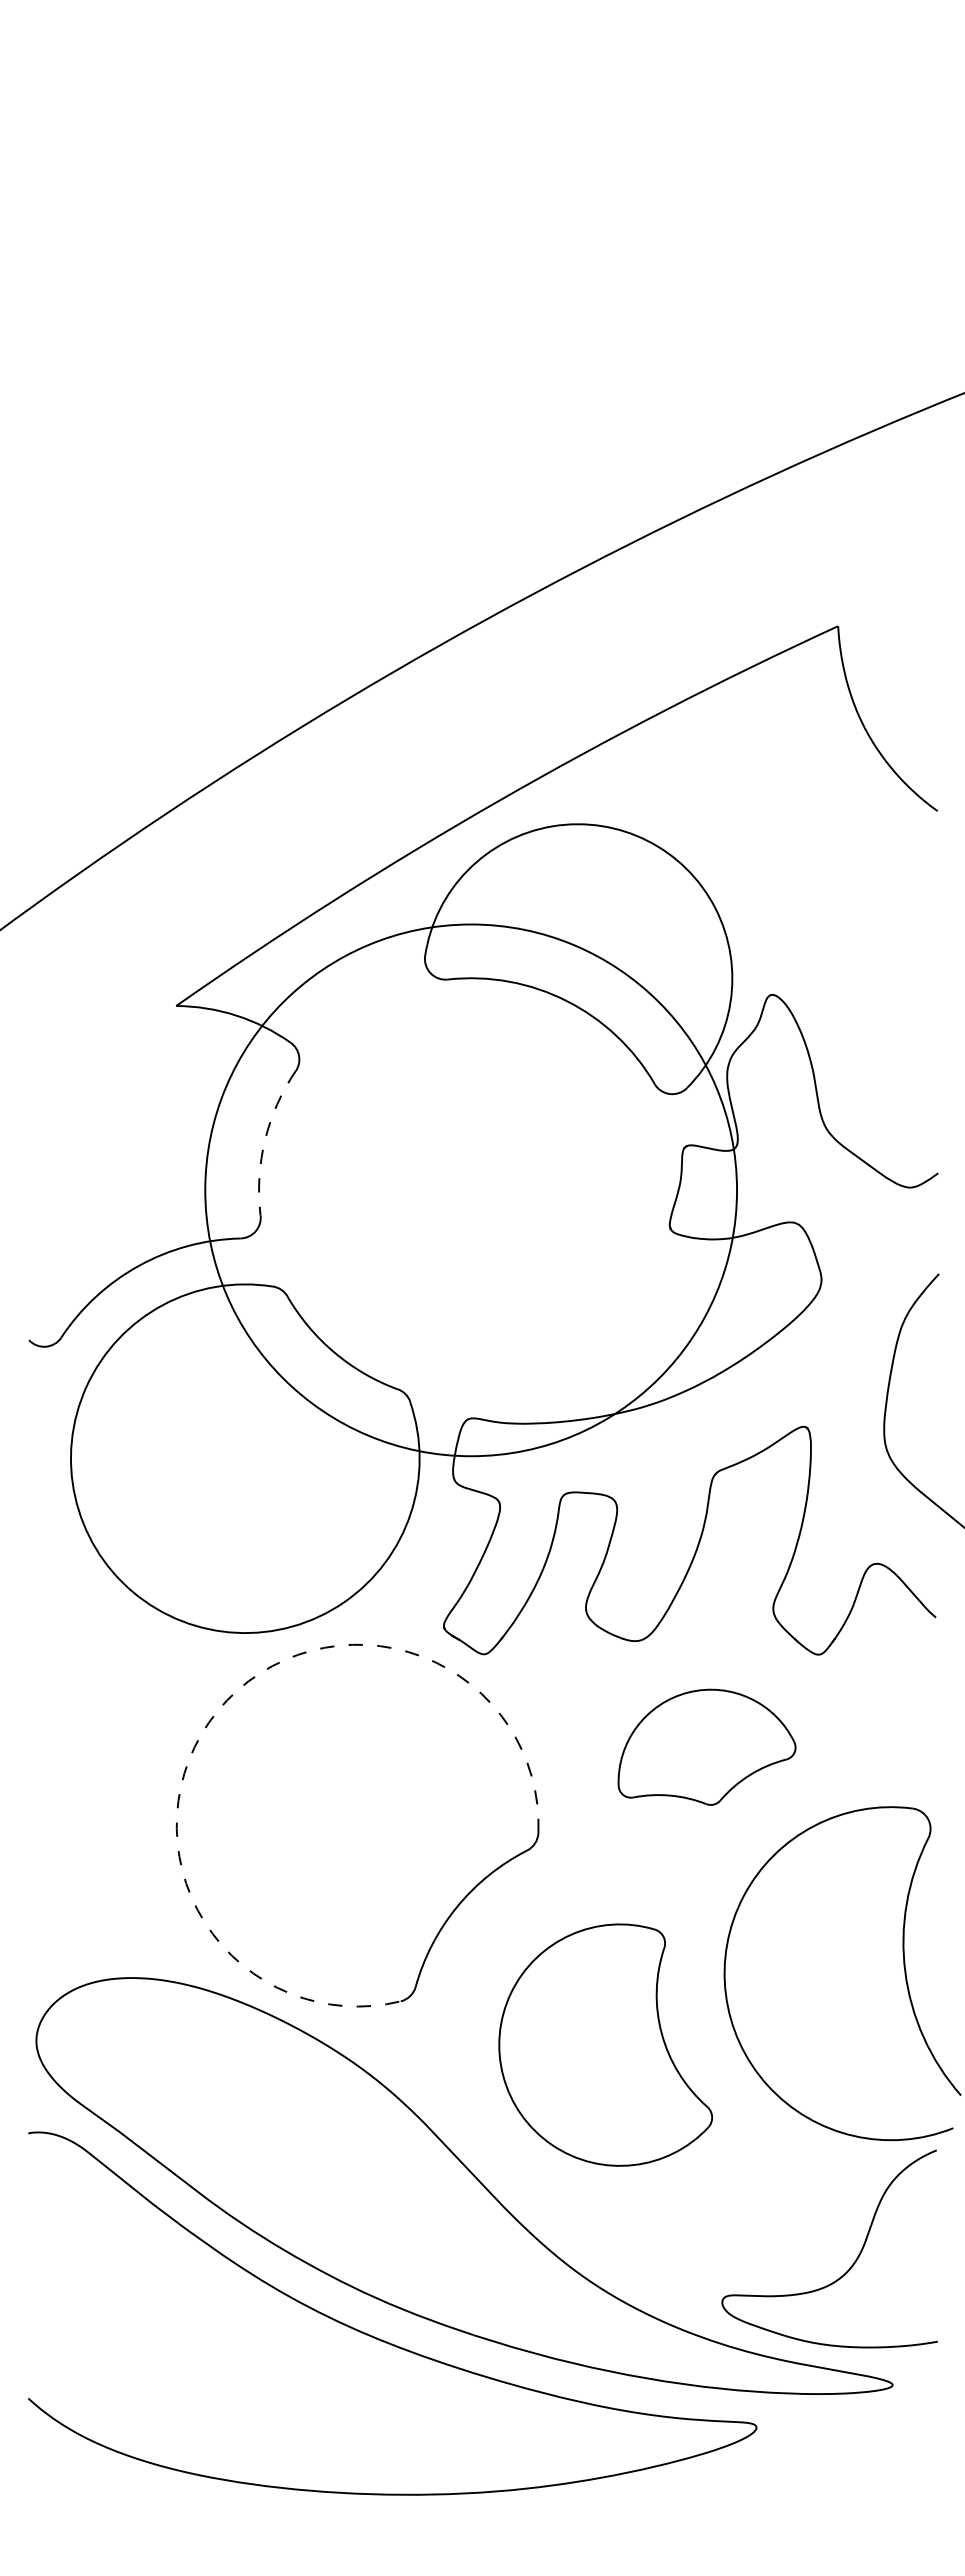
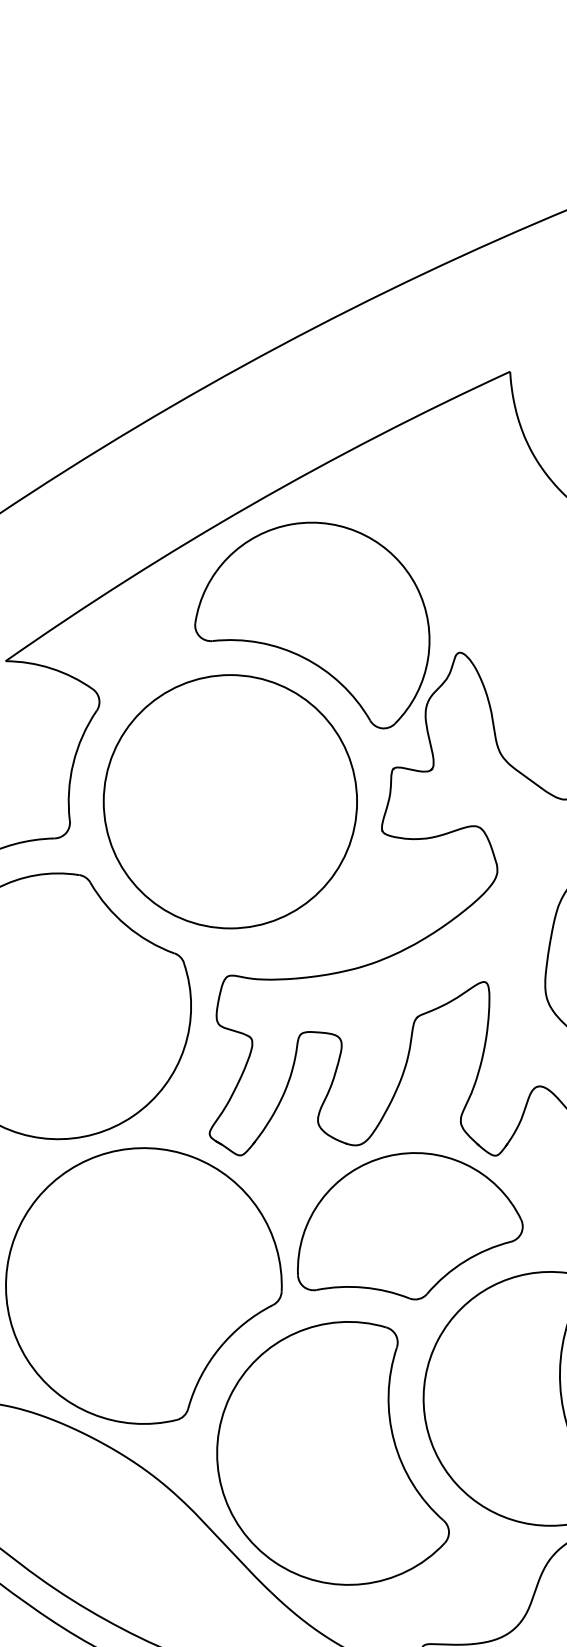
arc: (265, 1140) -> (73, 763), dashed -> solid
circle: (470, 1190) -> (229, 801), size x0.62
arc: (217, 1711) -> (37, 1199), dashed -> solid
part: (706, 1747) -> (409, 1226), size x1.67
part: (605, 2044) -> (332, 1452), size x1.43

